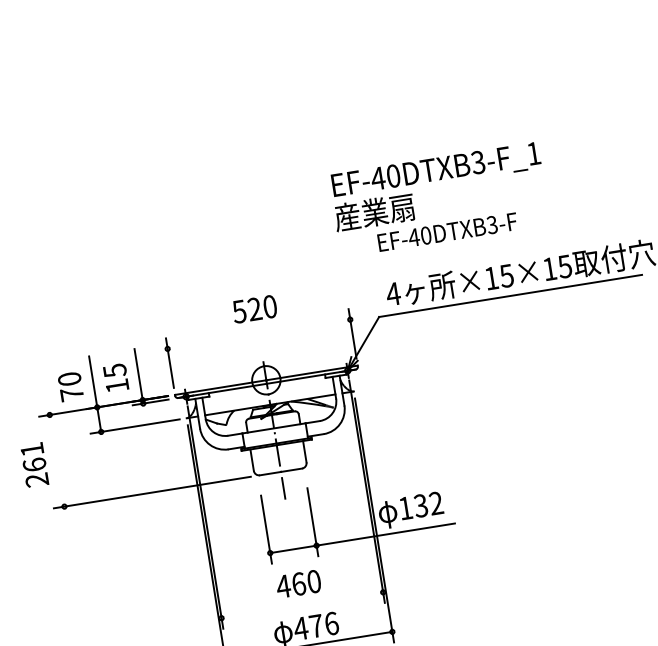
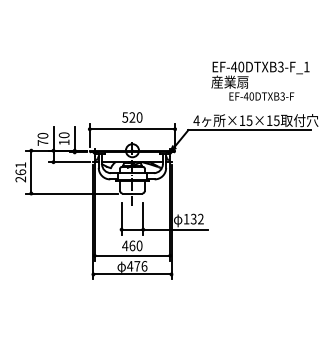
text: (439, 198) -> (260, 80), moved
line: (259, 334) -> (132, 129), added
text: (113, 371) -> (63, 135), 15 -> 10
line: (57, 461) -> (31, 172), added
line: (302, 604) -> (132, 255), added

